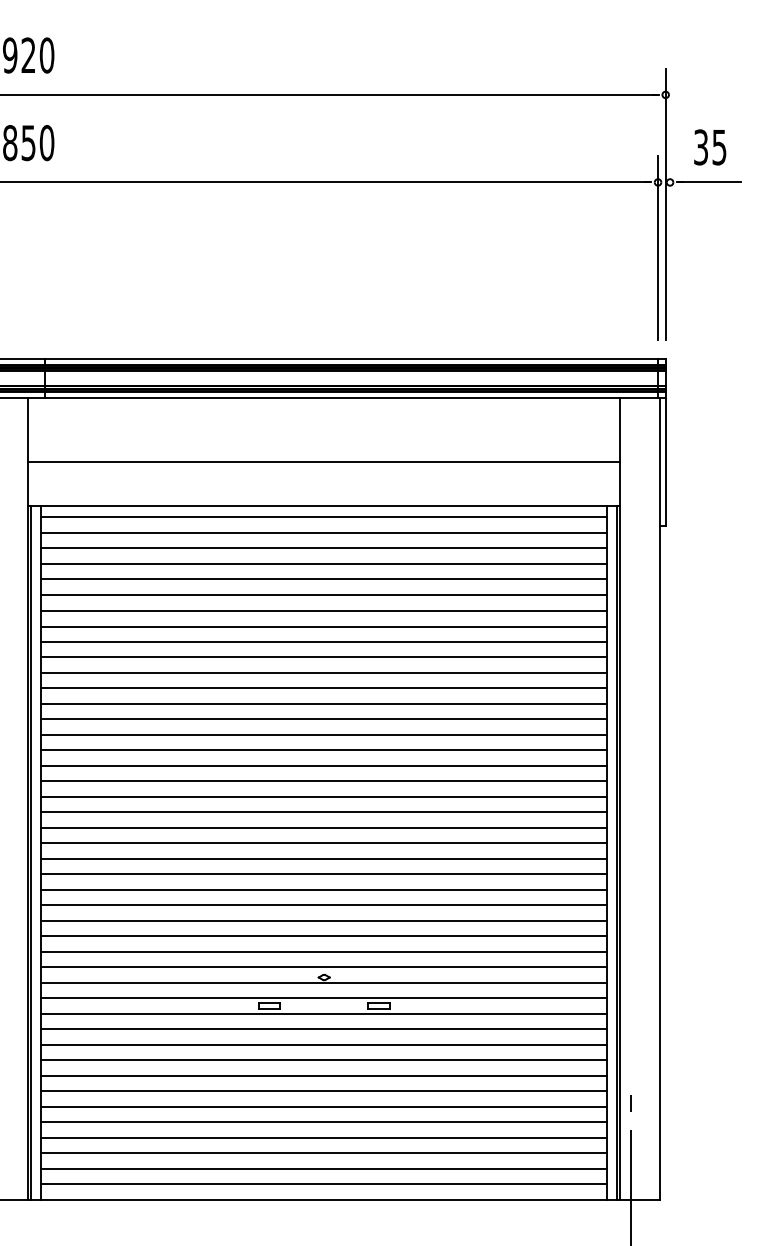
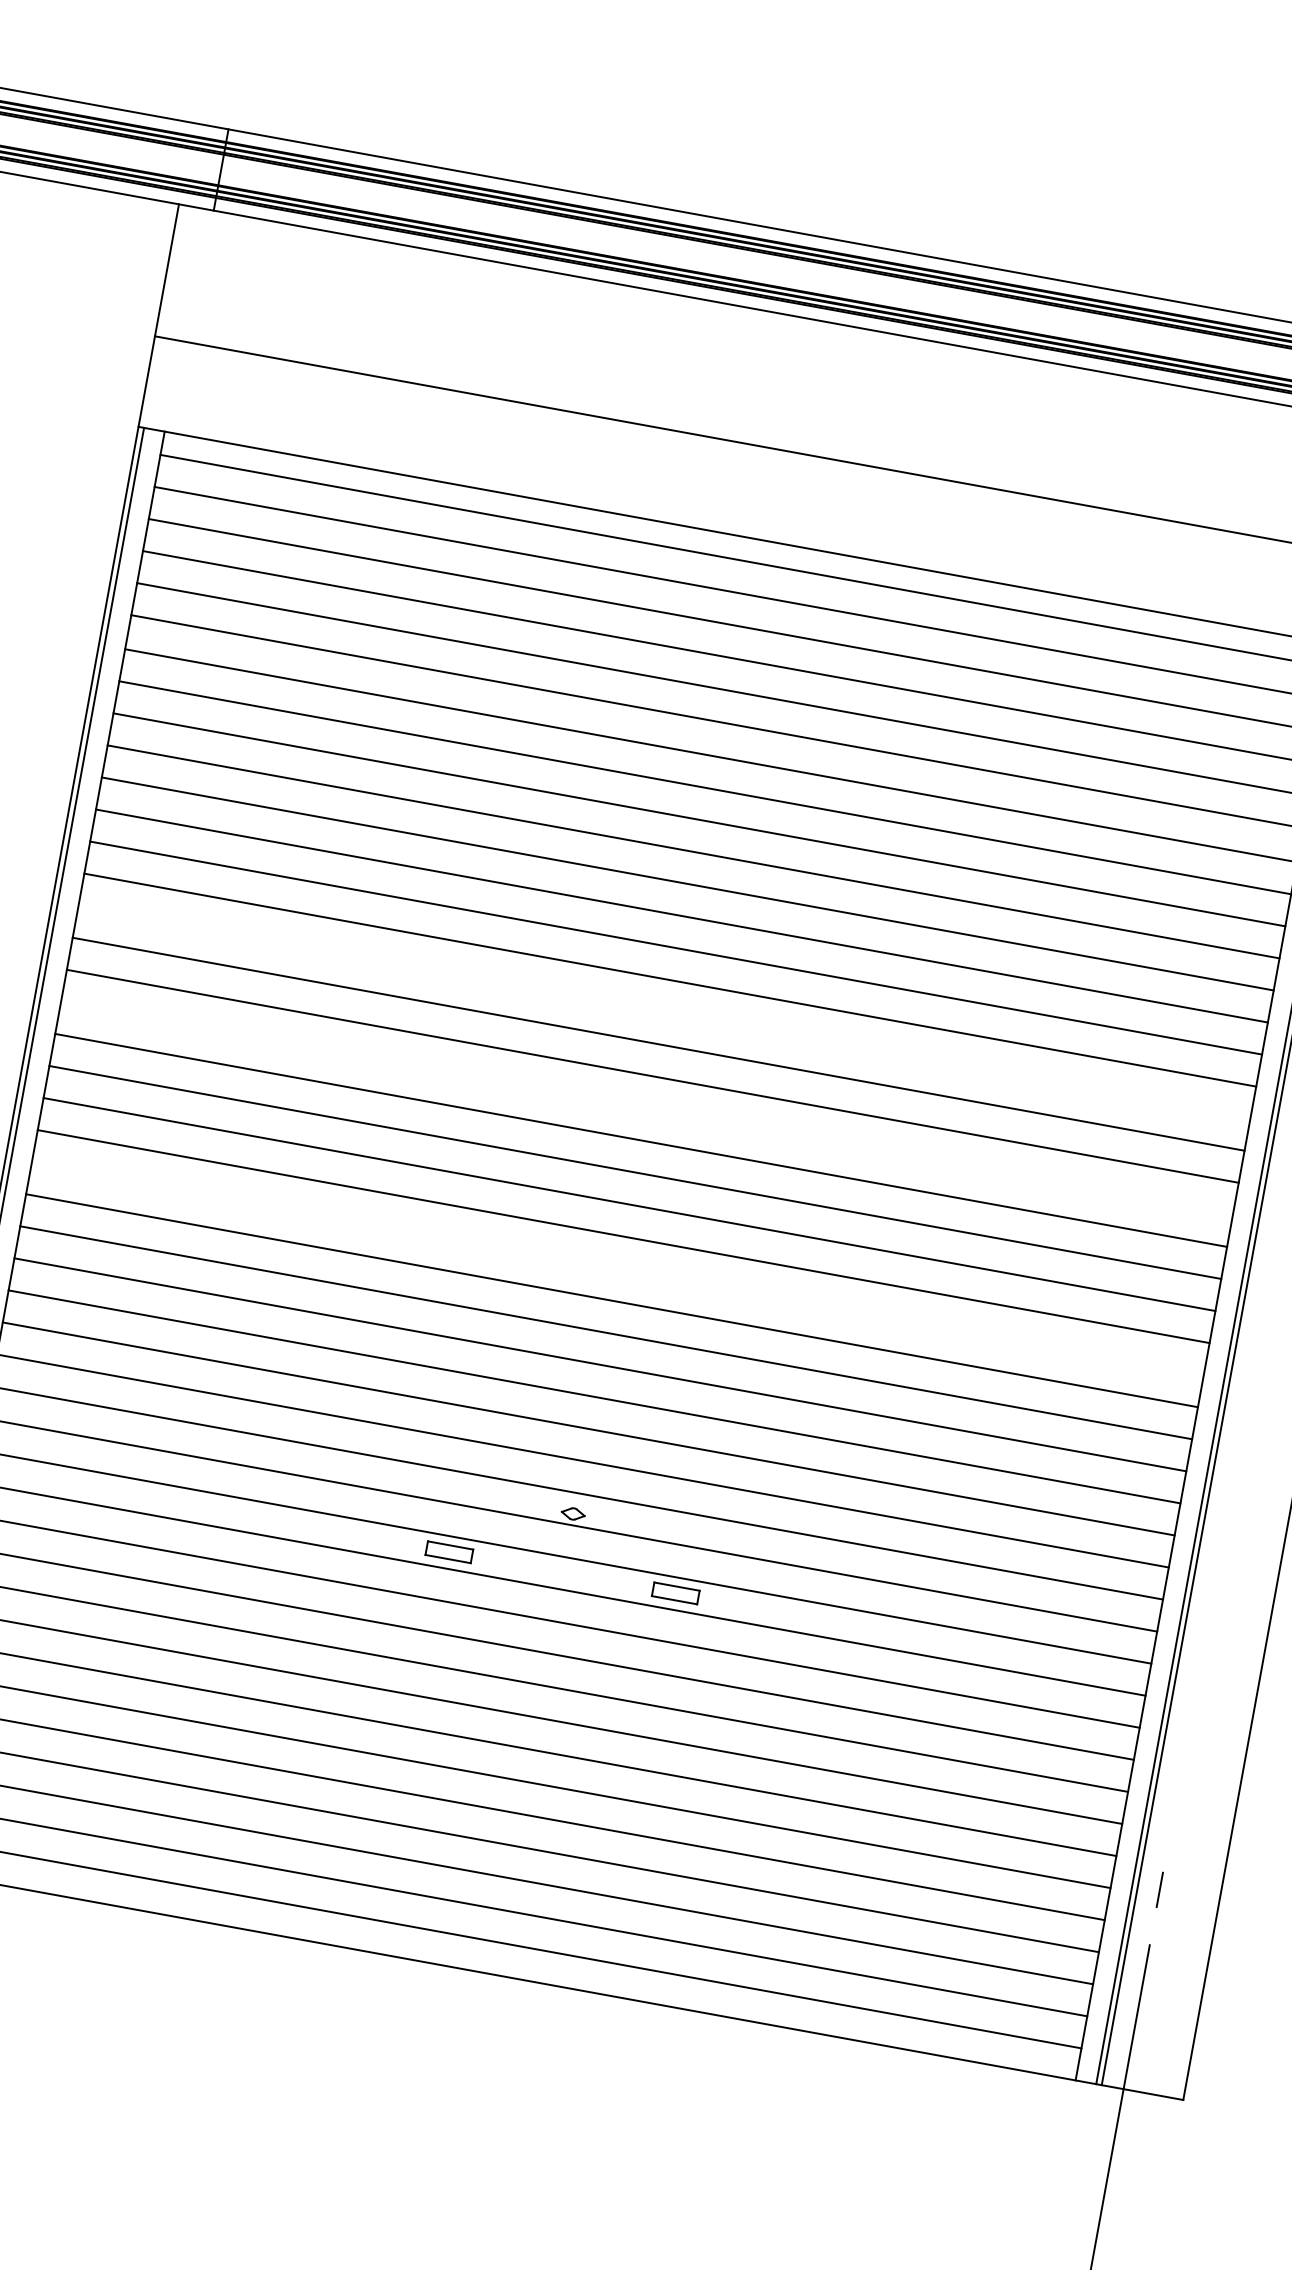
line: (324, 734) -> (665, 1011), removed
line: (324, 781) -> (647, 1108), removed
line: (324, 858) -> (618, 1267), removed

